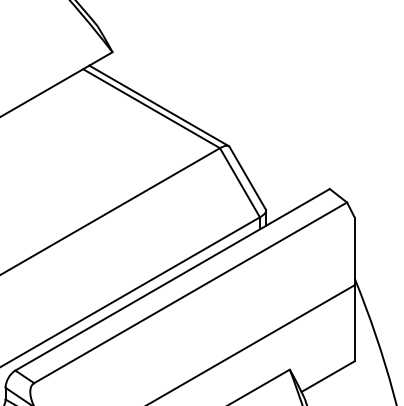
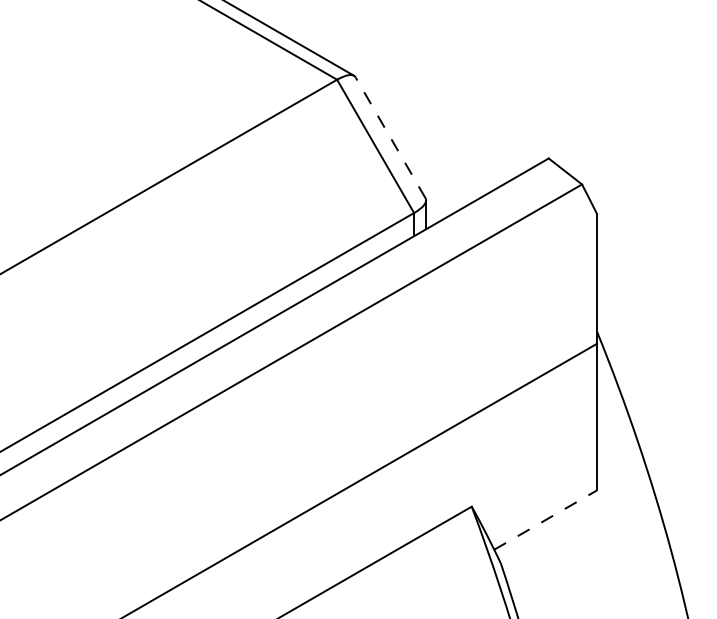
line: (247, 177) -> (390, 136), solid -> dashed
line: (328, 376) -> (546, 519), solid -> dashed

